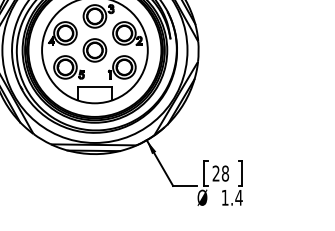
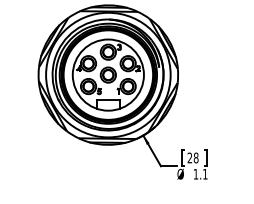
text: (237, 198) -> (204, 174), 1.4 -> 1.1

